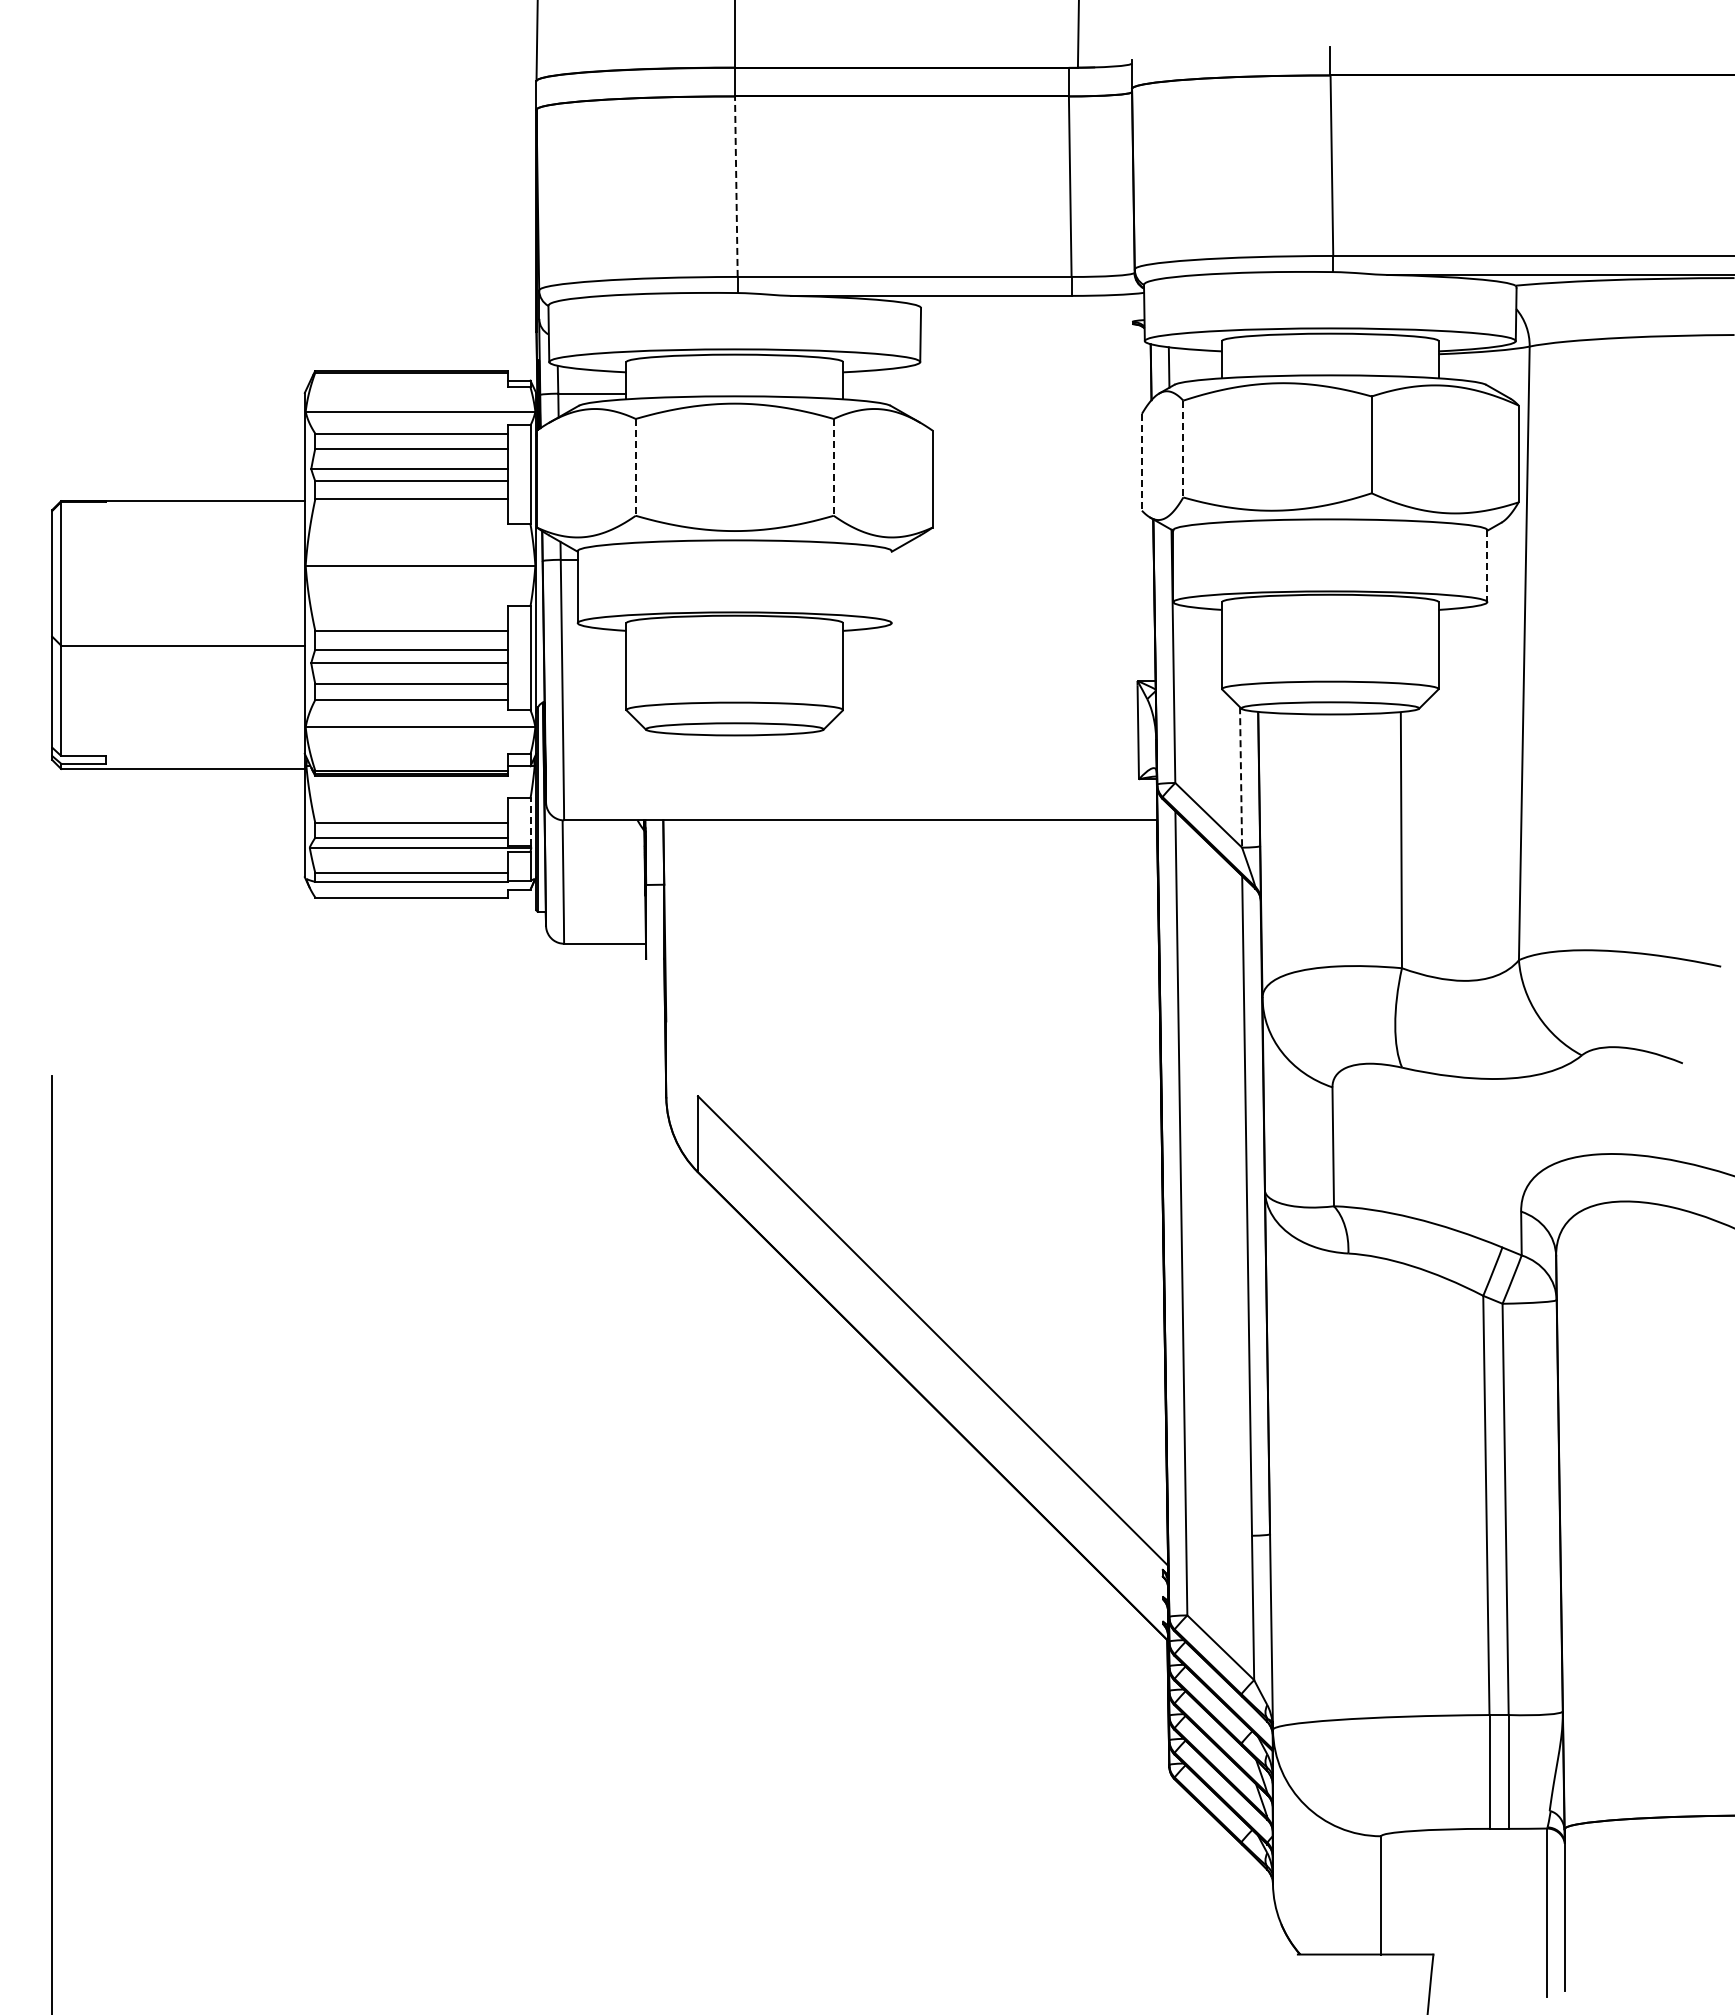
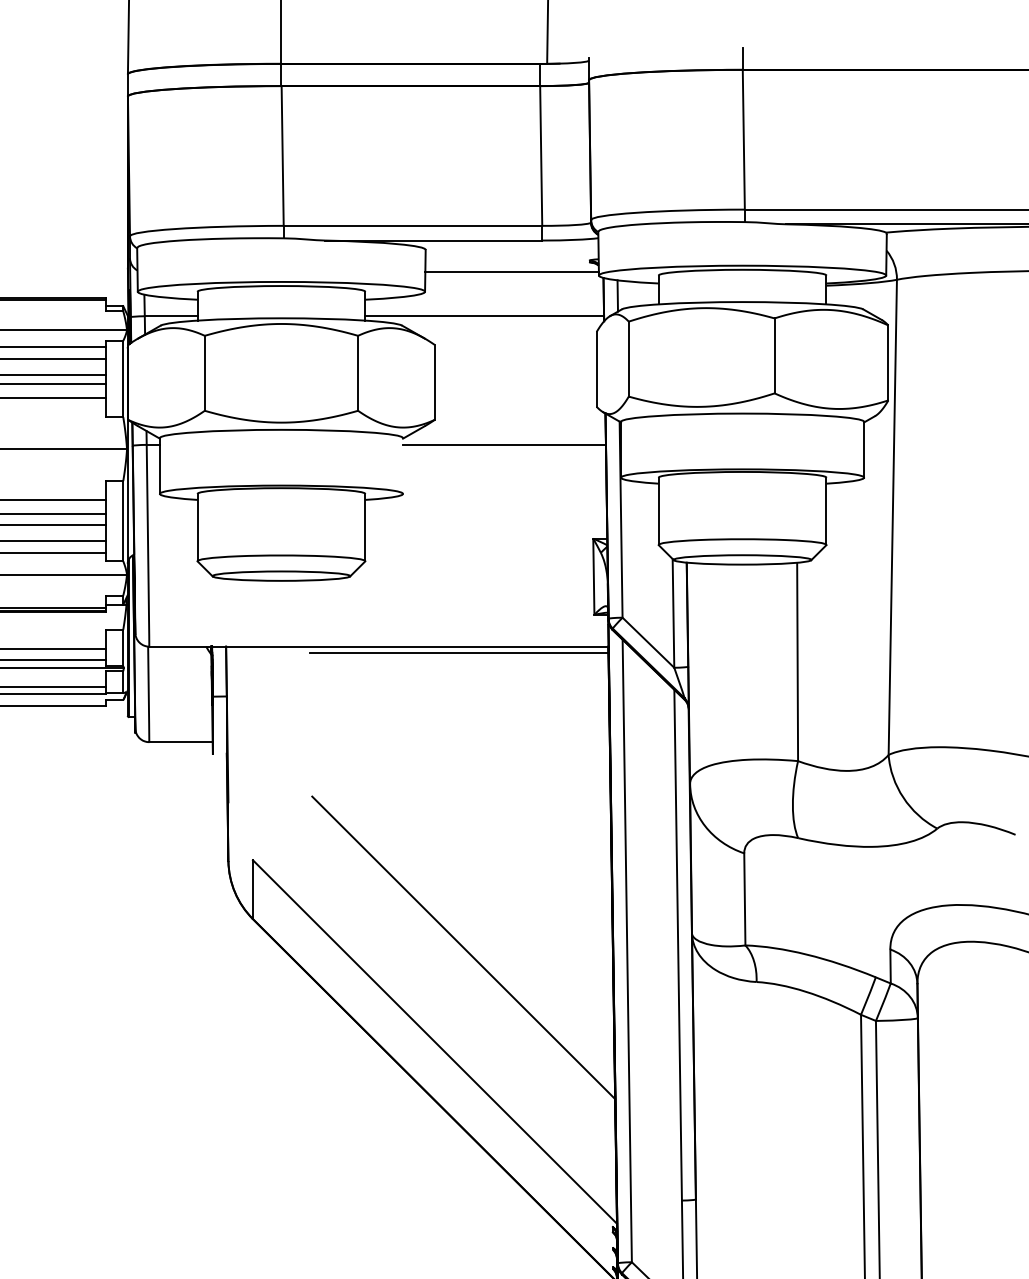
line: (736, 186) -> (282, 155), dashed -> solid
line: (1032, 336) -> (511, 271), added
line: (997, 393) -> (484, 316), added
line: (1183, 449) -> (628, 359), dashed -> solid
line: (1141, 462) -> (596, 369), dashed -> solid
line: (635, 467) -> (204, 373), dashed -> solid
line: (833, 467) -> (357, 373), dashed -> solid
line: (1022, 559) -> (504, 444), added
line: (1487, 566) -> (864, 450), dashed -> solid
line: (1241, 777) -> (673, 613), dashed -> solid
line: (530, 822) -> (123, 648), dashed -> solid
line: (964, 828) -> (459, 652), added
line: (969, 1209) -> (463, 947), added

